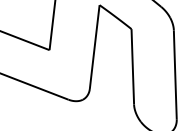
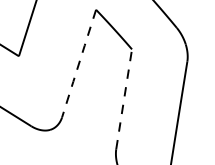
line: (94, 47) -> (78, 64), solid -> dashed
line: (132, 66) -> (123, 98), solid -> dashed

